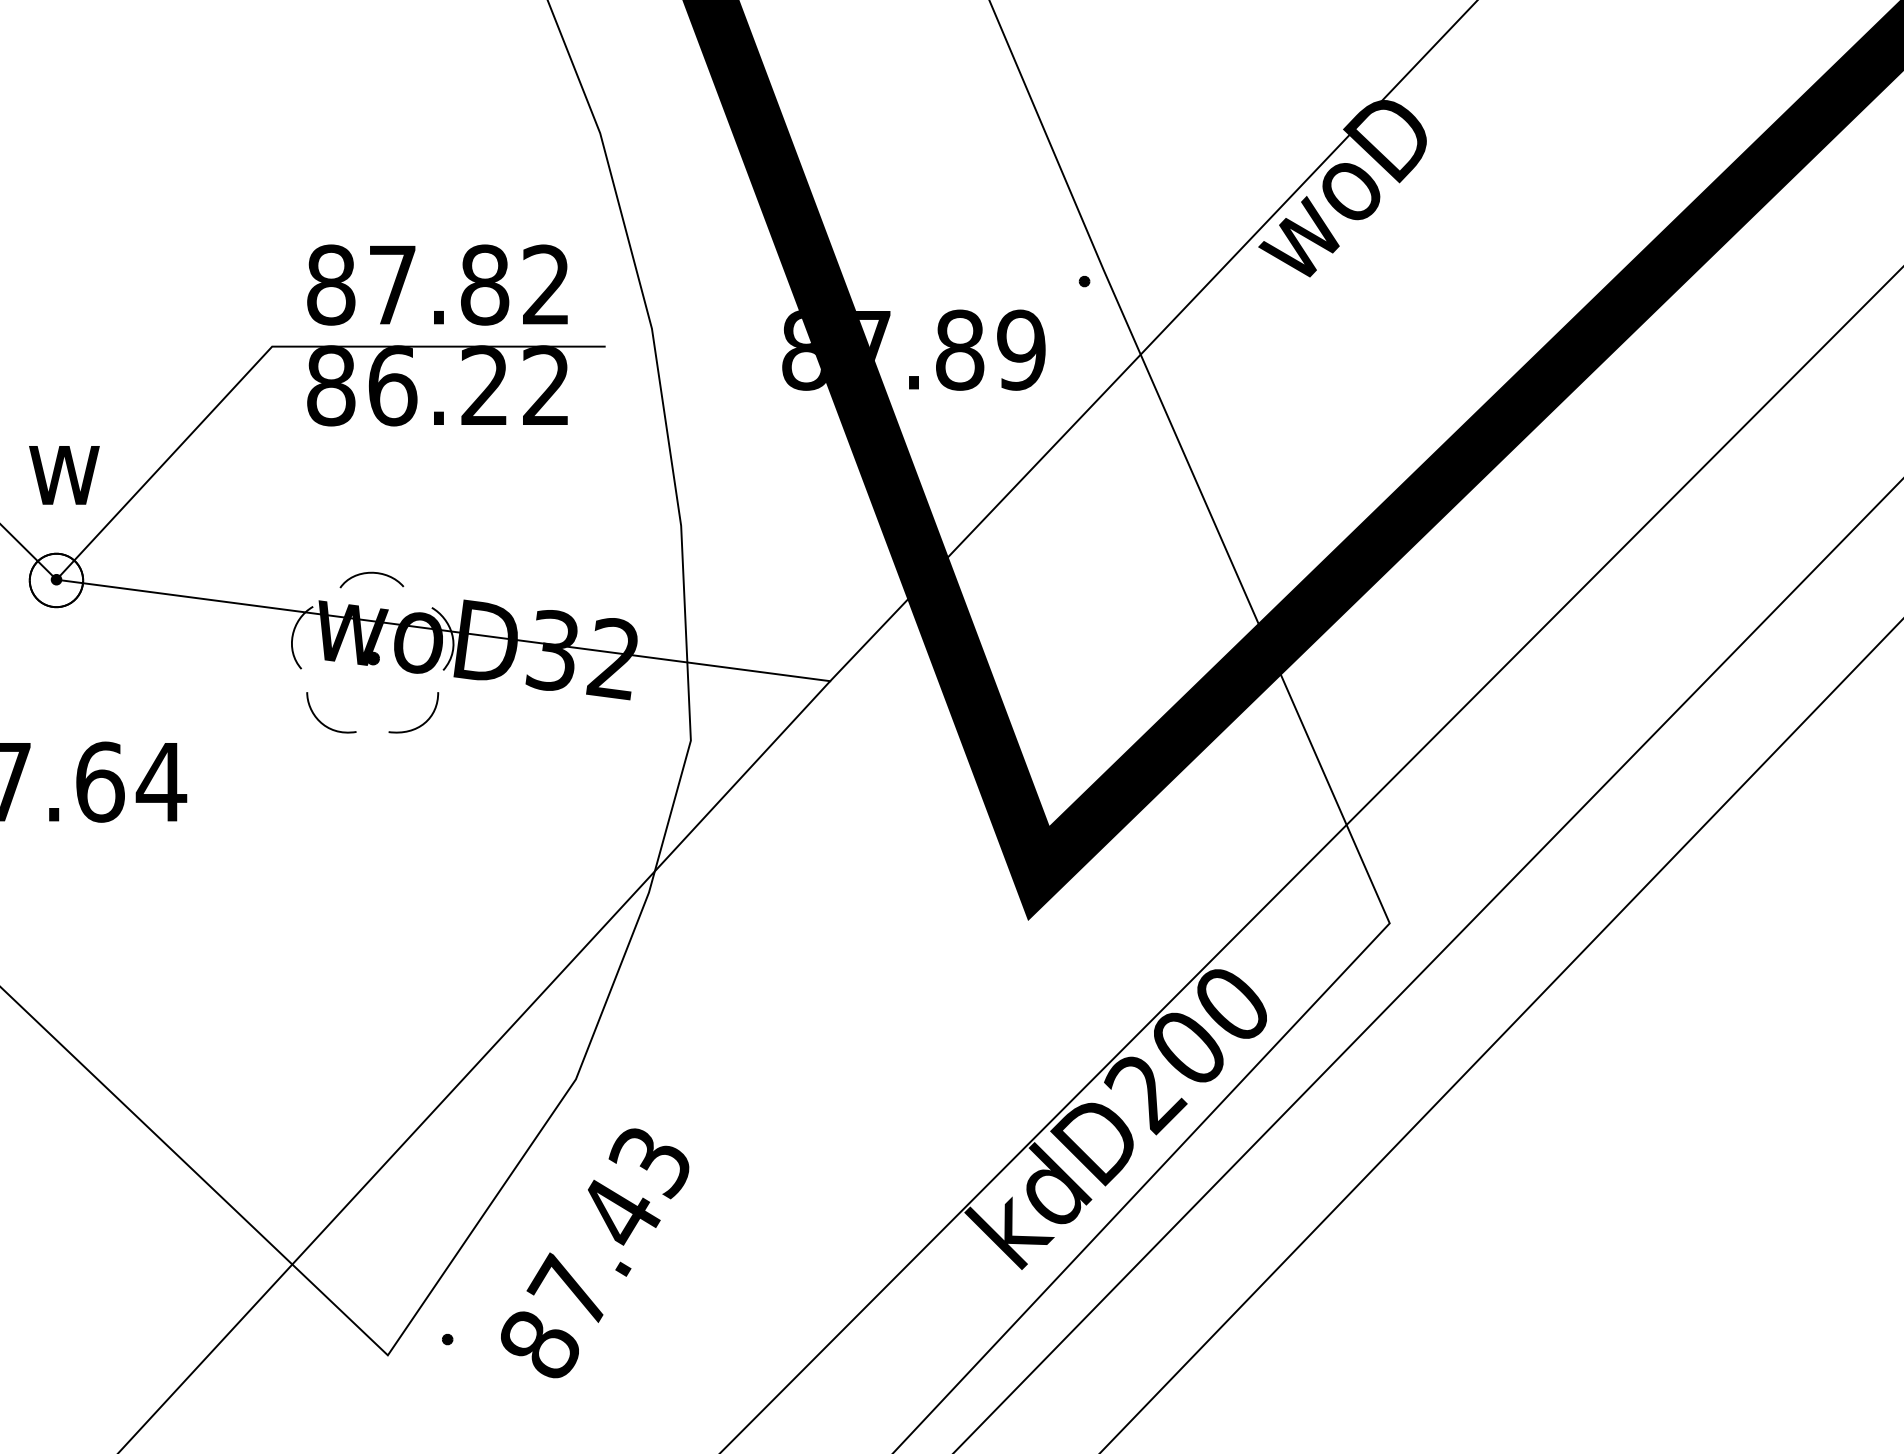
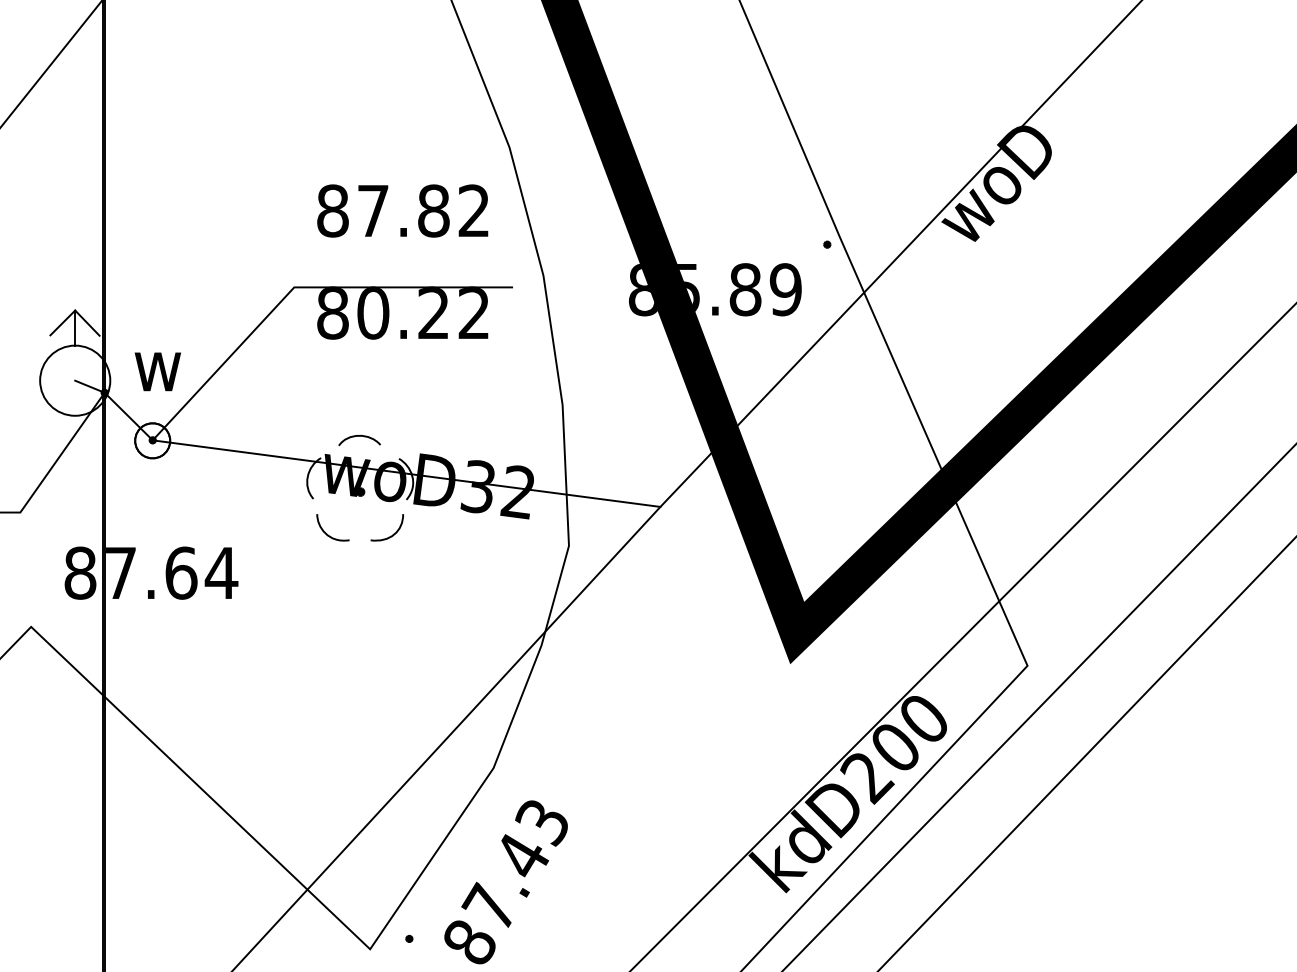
text: (437, 284) -> (402, 210), moved
text: (877, 346) -> (691, 287), 87.89^J -> 85.89^J
text: (392, 384) -> (373, 312), 86.22 -> 80.22

